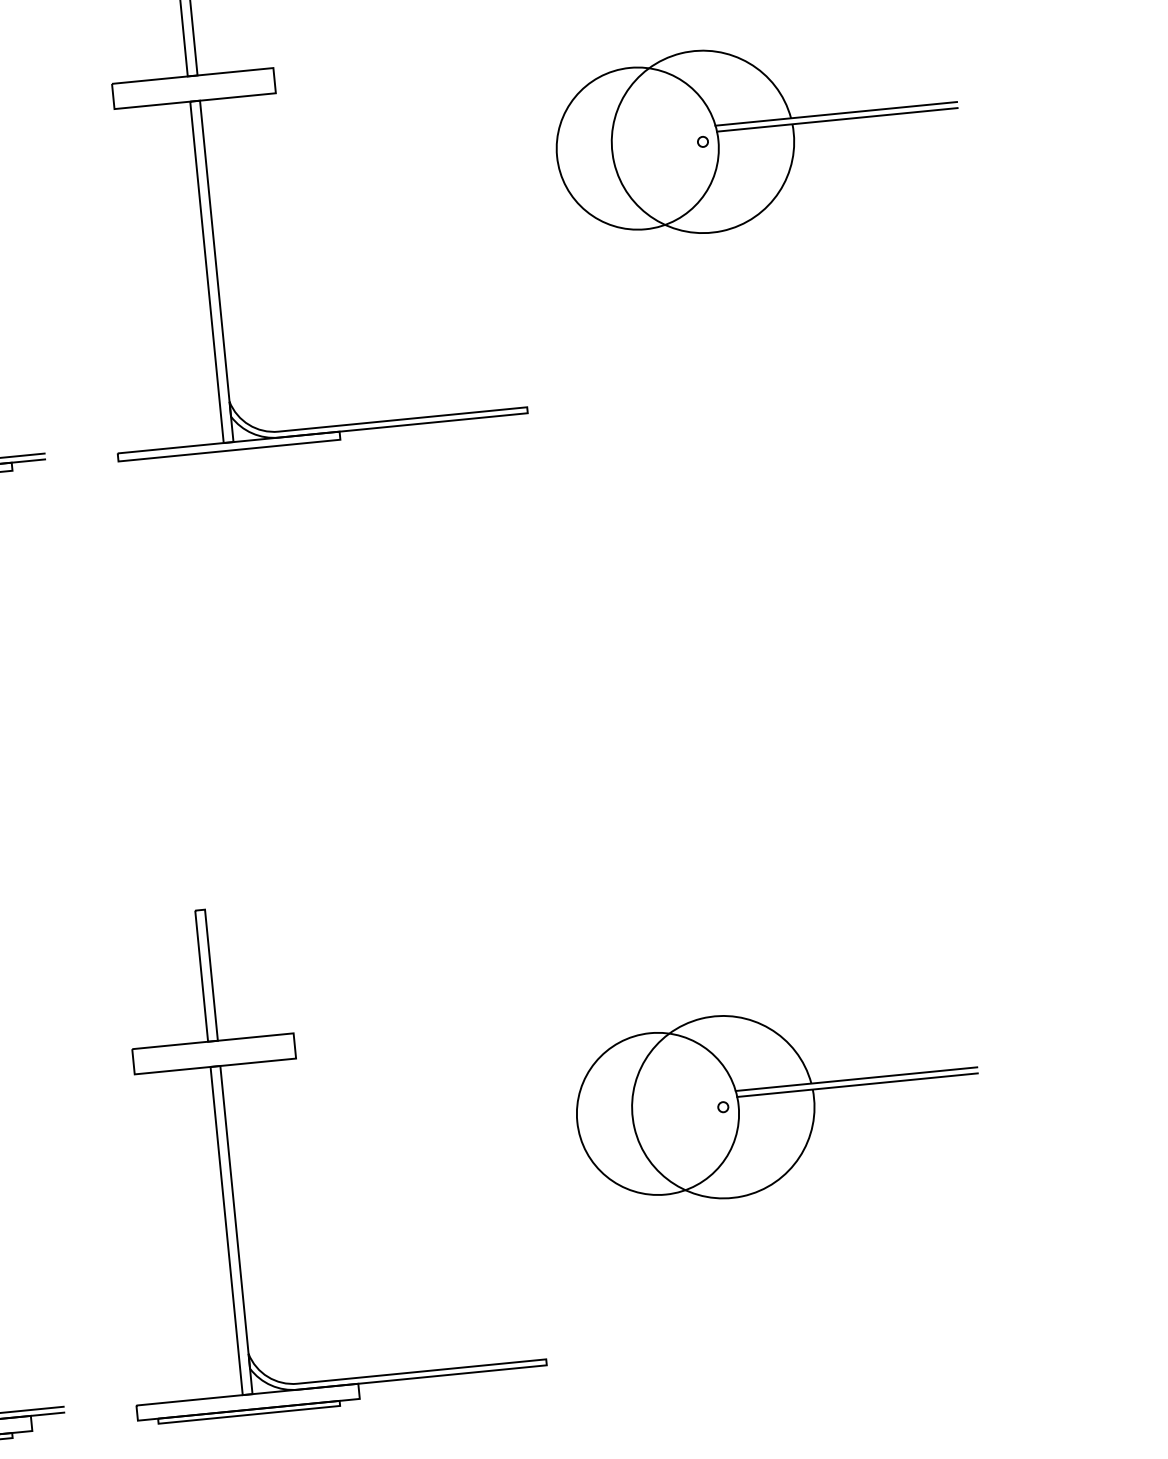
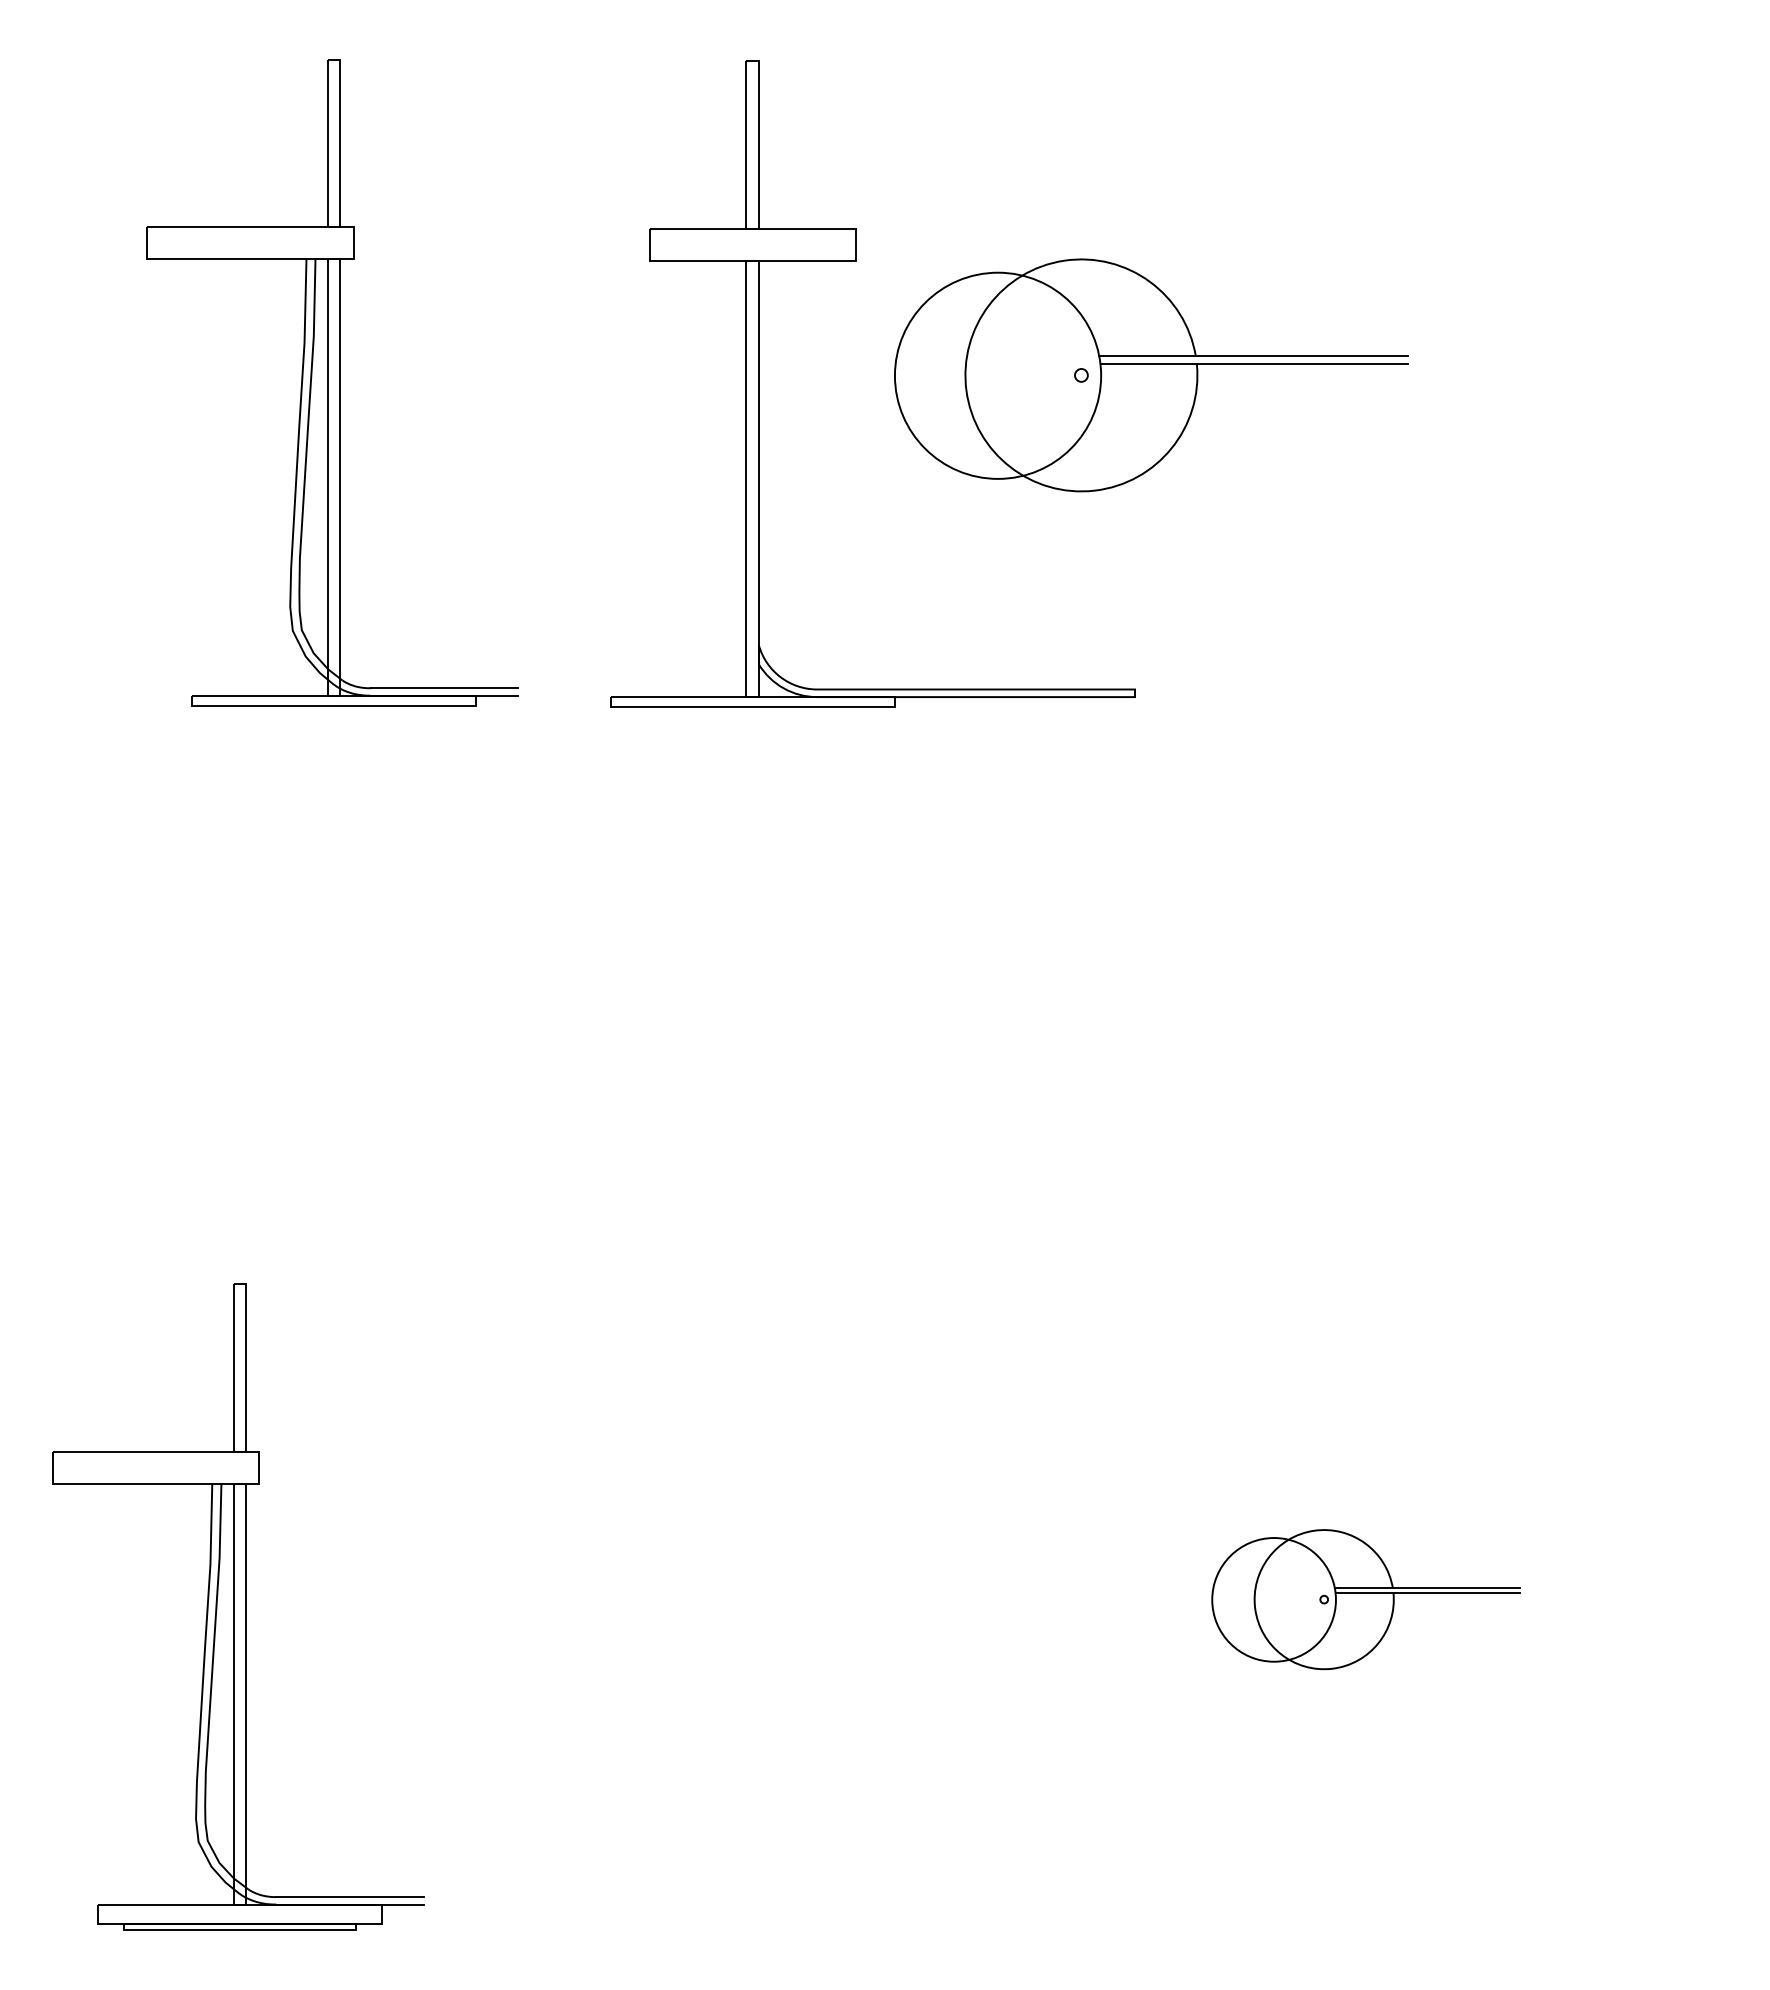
part: (757, 136) -> (1151, 375), moved
part: (777, 1101) -> (1365, 1599), size x0.6
part: (230, 1161) -> (665, 1607), removed

